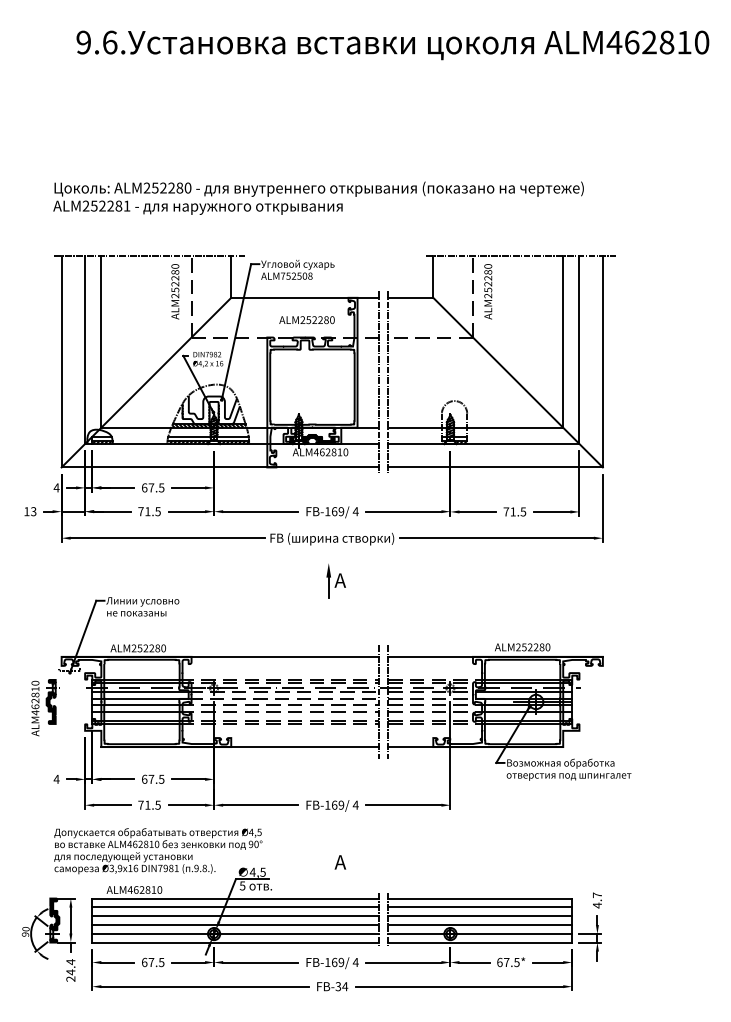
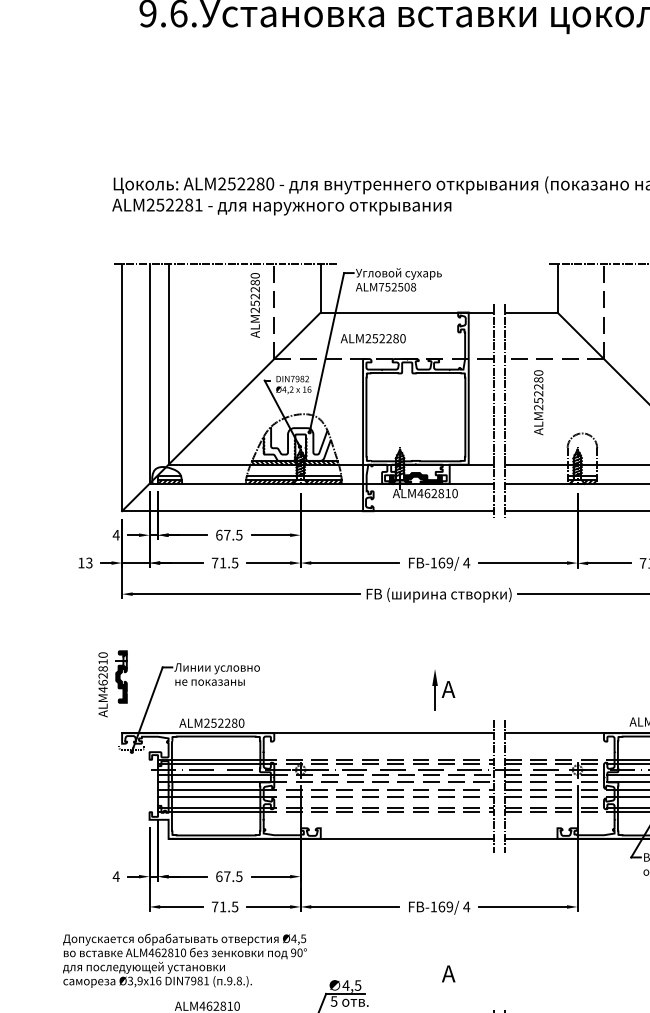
text: (488, 291) -> (538, 402), moved
text: (306, 320) -> (372, 339), moved
part: (335, 581) -> (442, 690), moved
part: (45, 707) -> (114, 683), moved
text: (158, 851) -> (185, 961), moved

